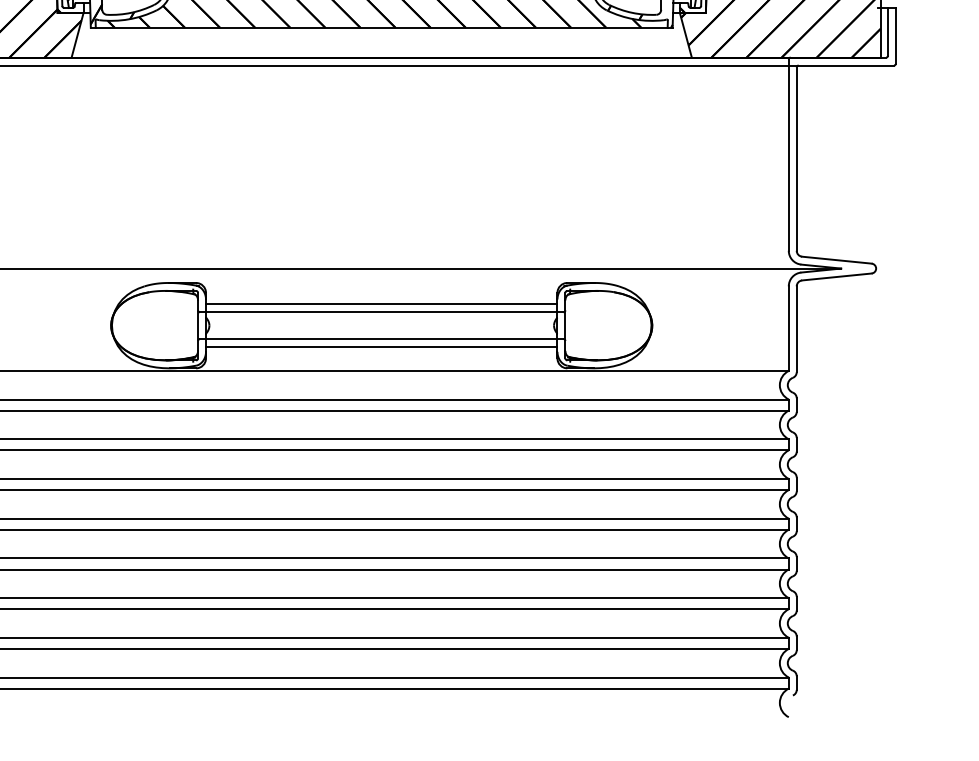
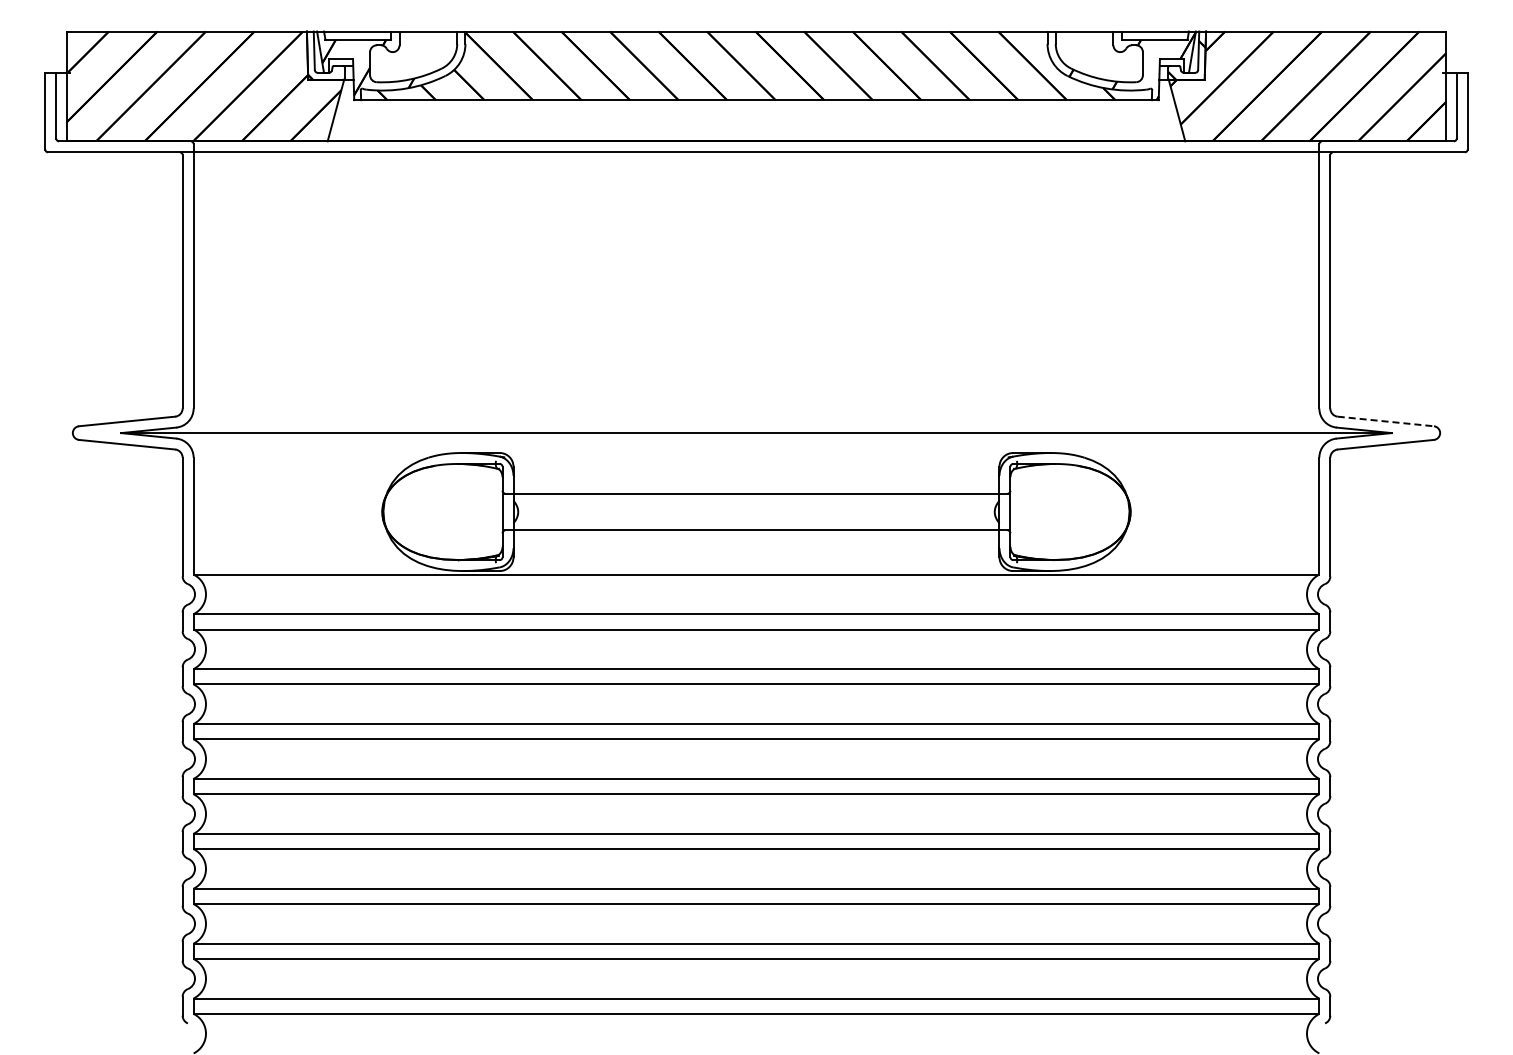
line: (837, 260) -> (1386, 421), solid -> dashed
line: (381, 304) -> (756, 482), removed
line: (381, 346) -> (756, 541), removed

